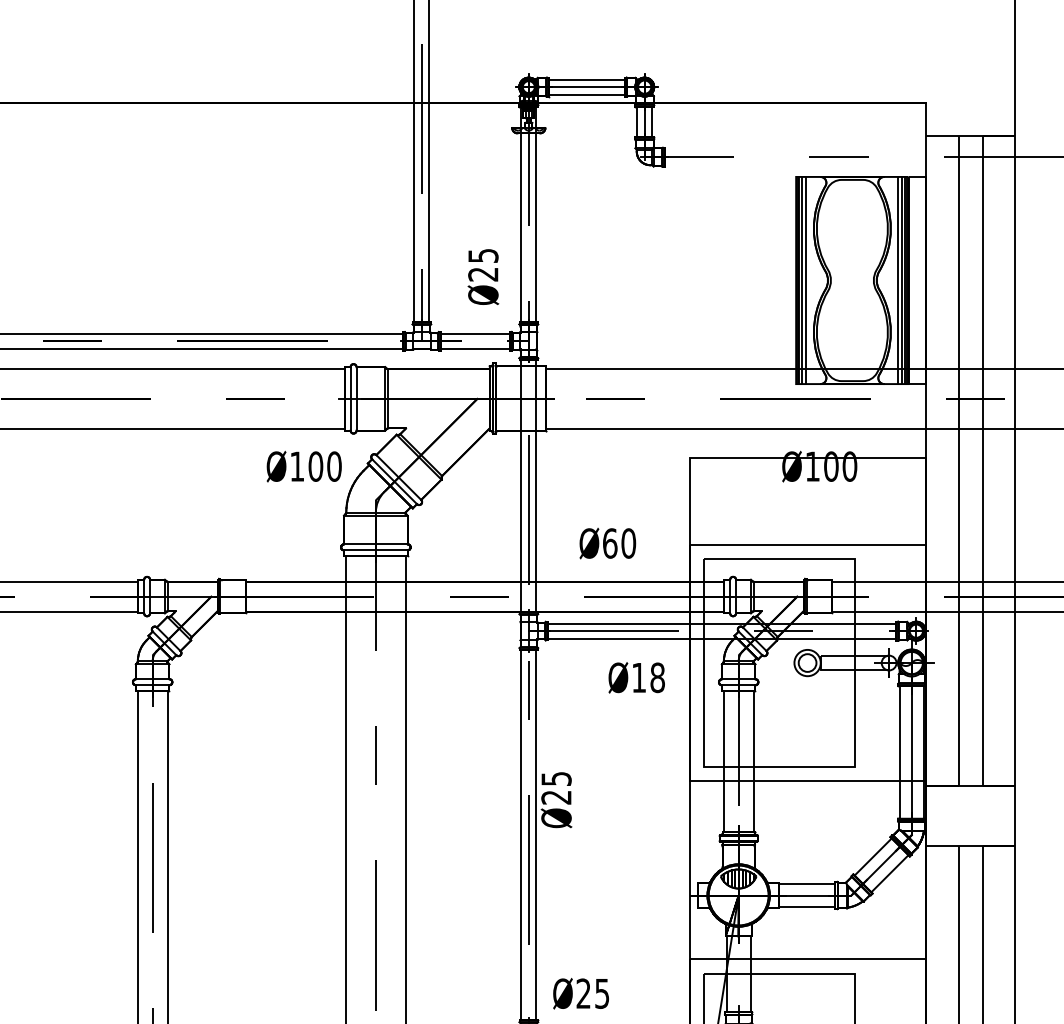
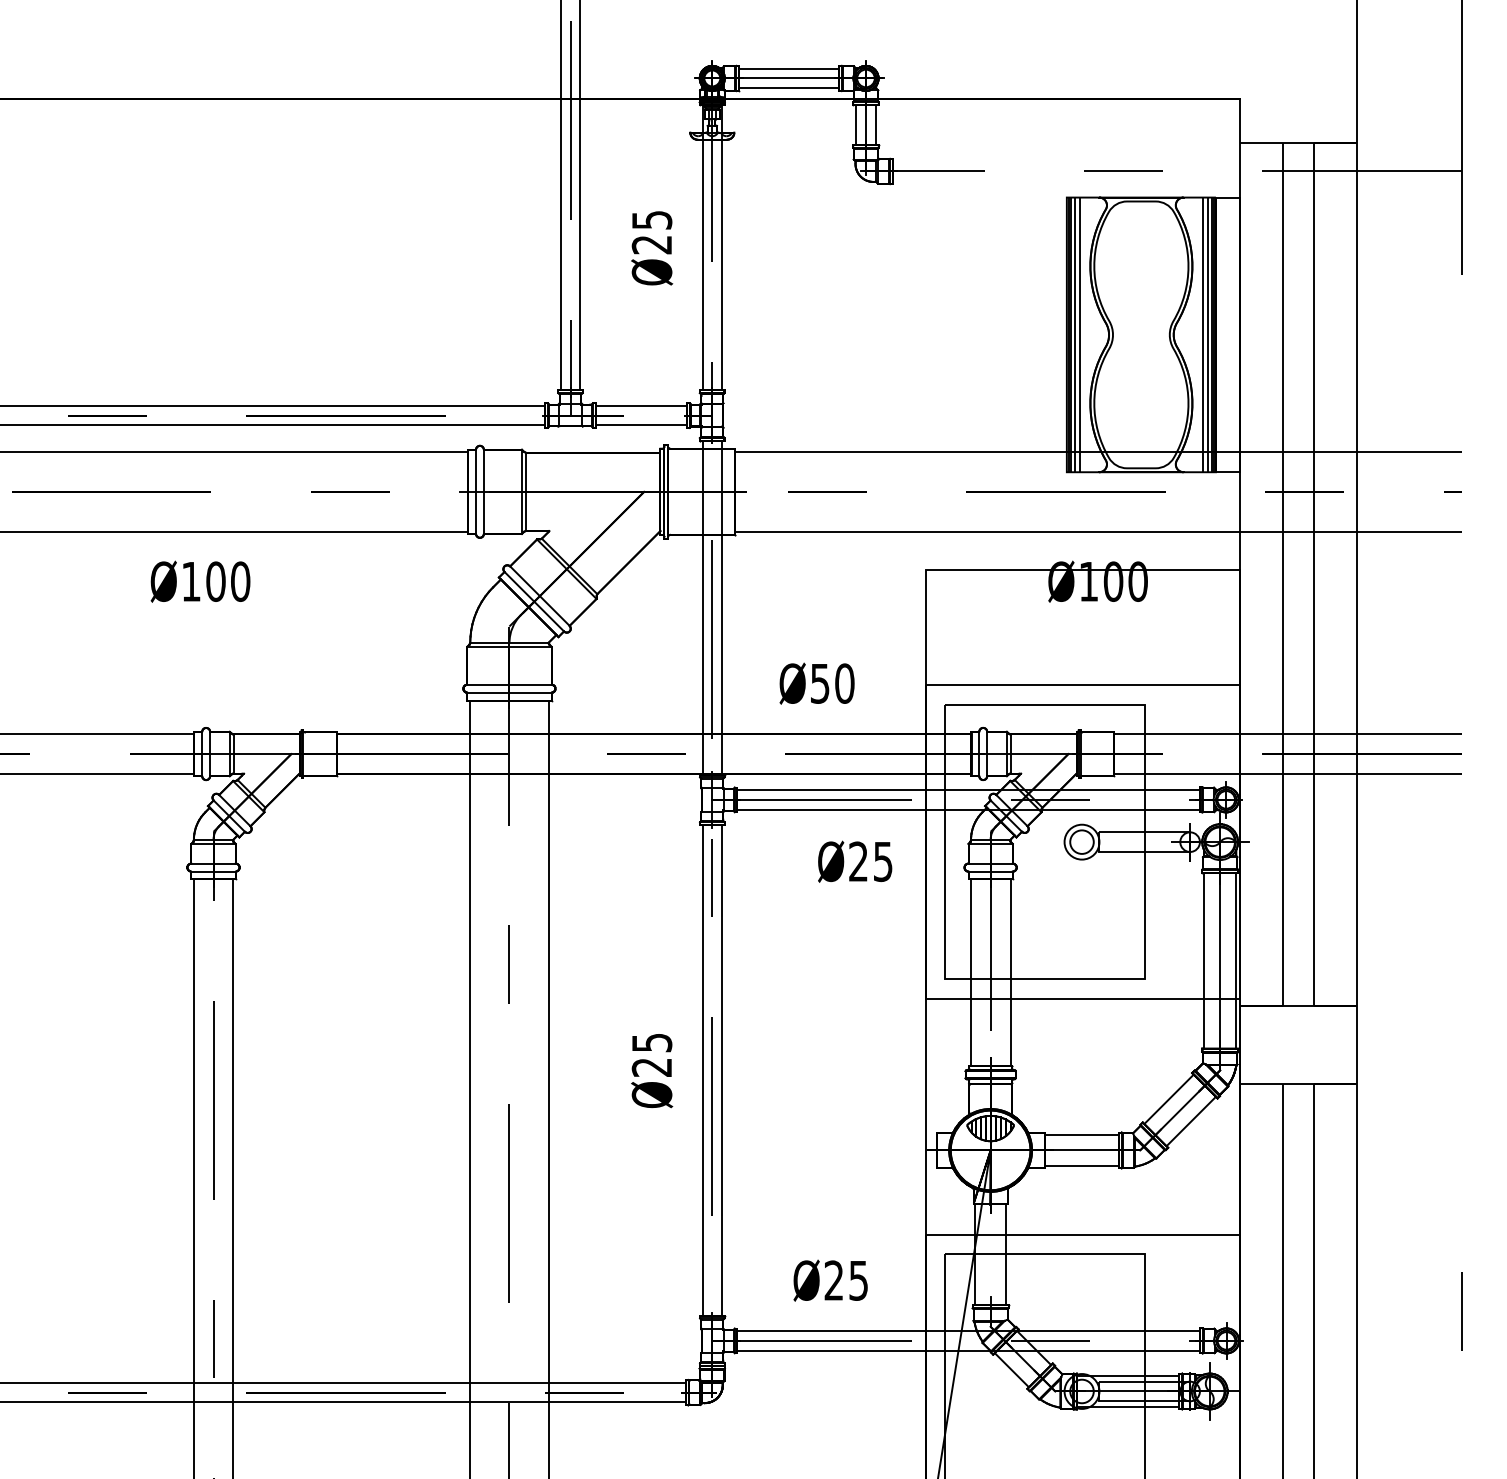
text: (483, 277) -> (652, 248), moved
text: (304, 466) -> (200, 581), moved
text: (610, 543) -> (820, 683), Ø60 -> Ø50
text: (648, 677) -> (870, 861), Ø18 -> Ø25
text: (556, 800) -> (652, 1071), moved
text: (580, 993) -> (830, 1280), moved

